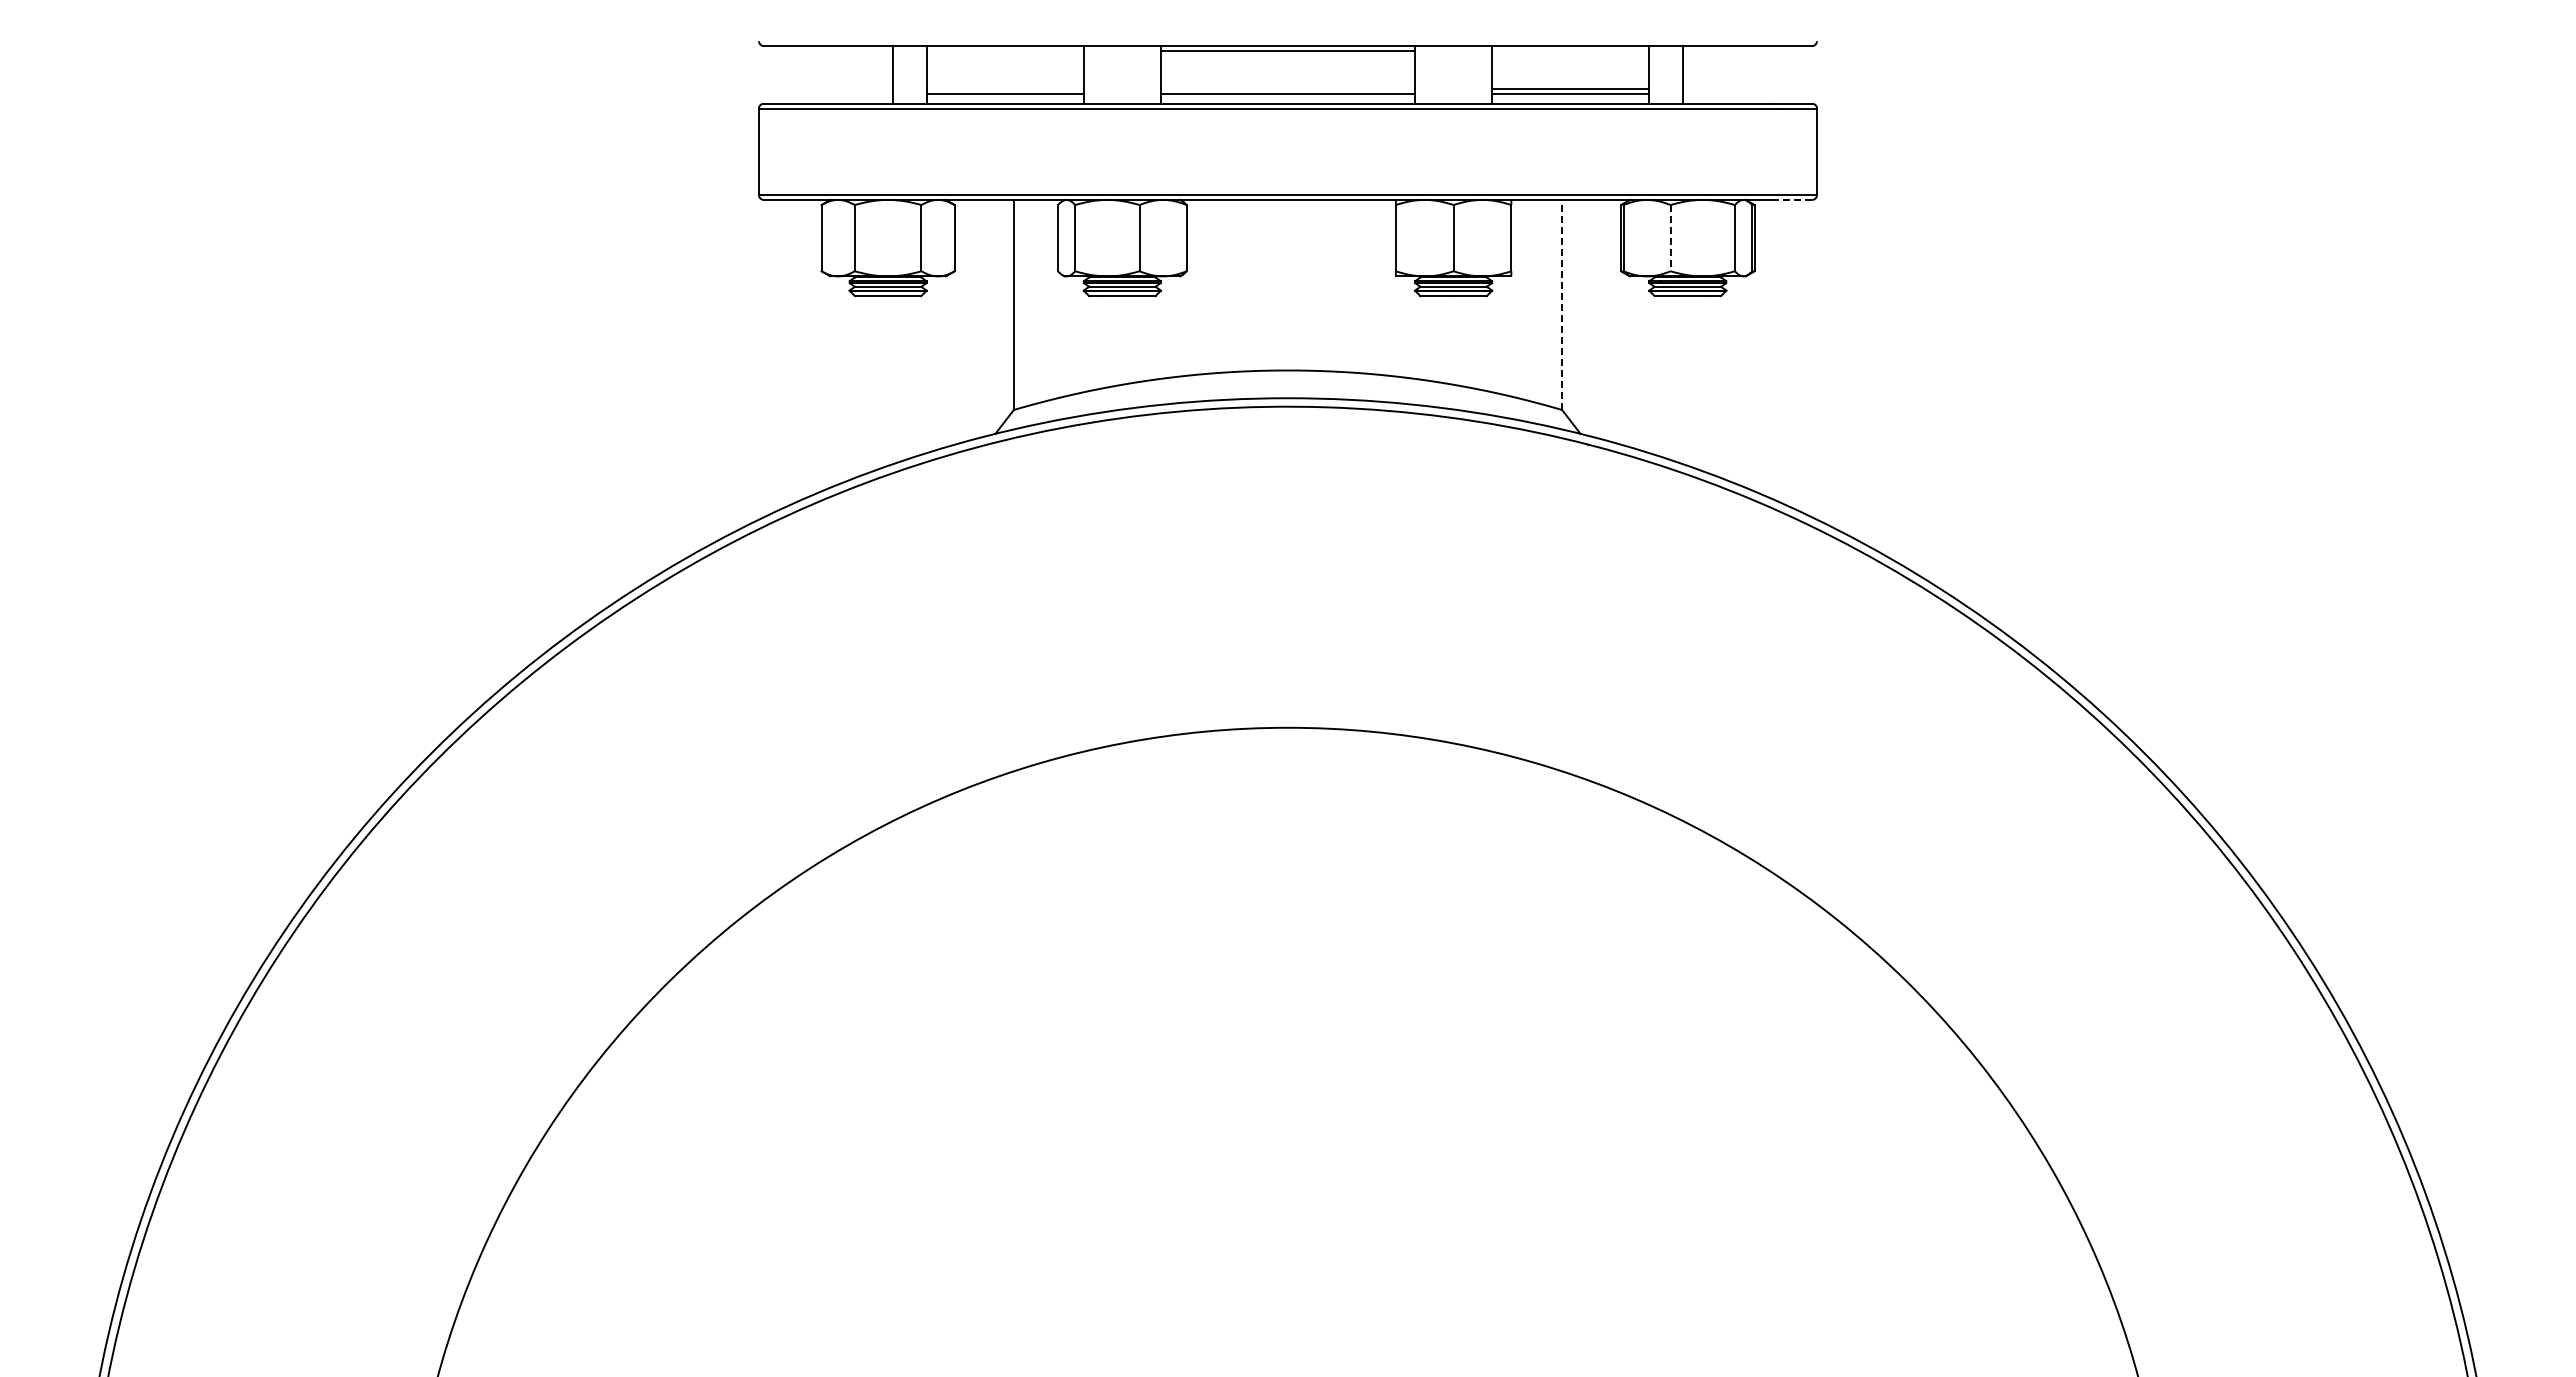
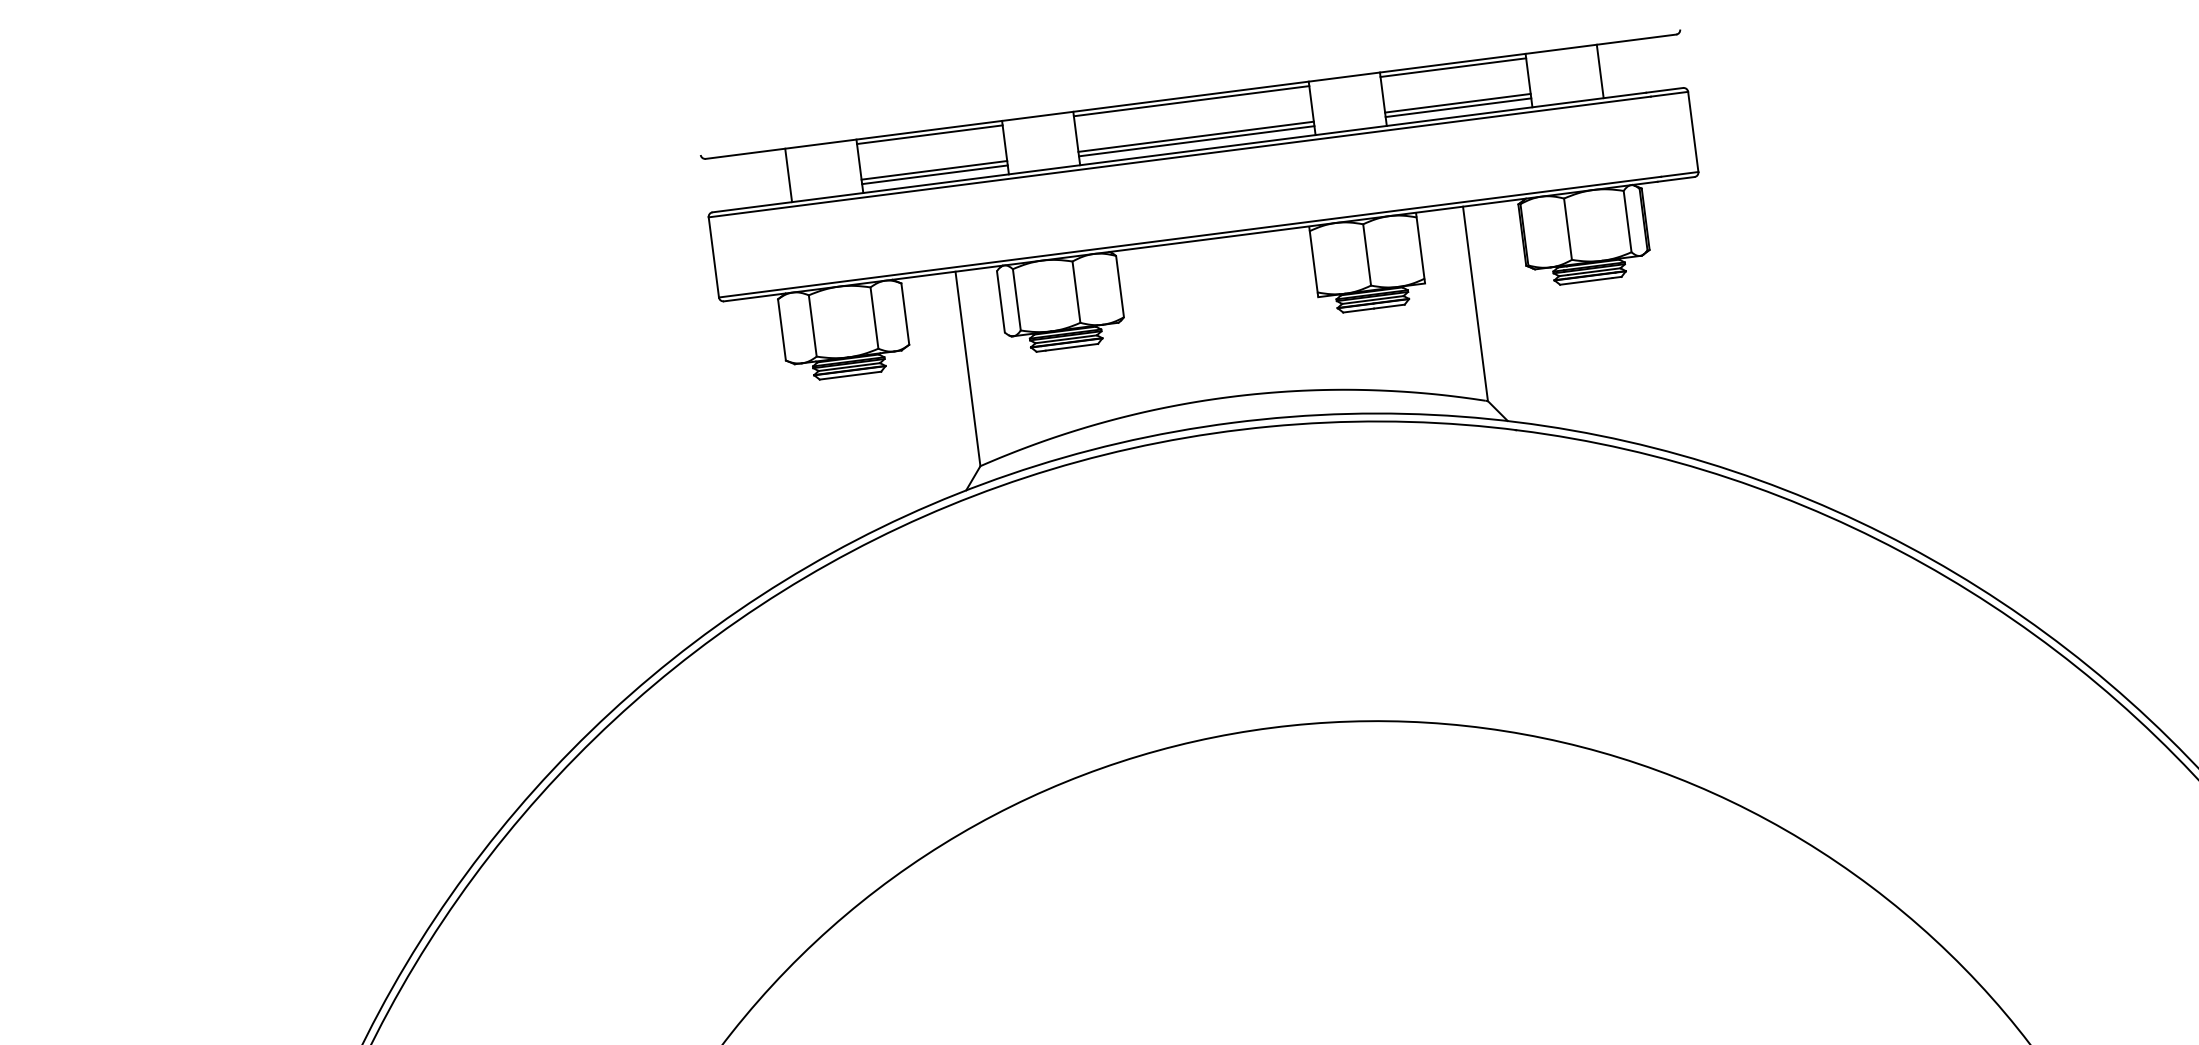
line: (1004, 50) -> (929, 134), added
line: (1570, 50) -> (1453, 67), added
line: (892, 74) -> (788, 175), moved
line: (1683, 74) -> (1600, 71), moved
line: (1004, 89) -> (933, 170), added
line: (1287, 89) -> (1195, 137), added
line: (1792, 199) -> (1676, 178), dashed -> solid
line: (1670, 238) -> (1567, 229), dashed -> solid
line: (1562, 304) -> (1475, 303), dashed -> solid

